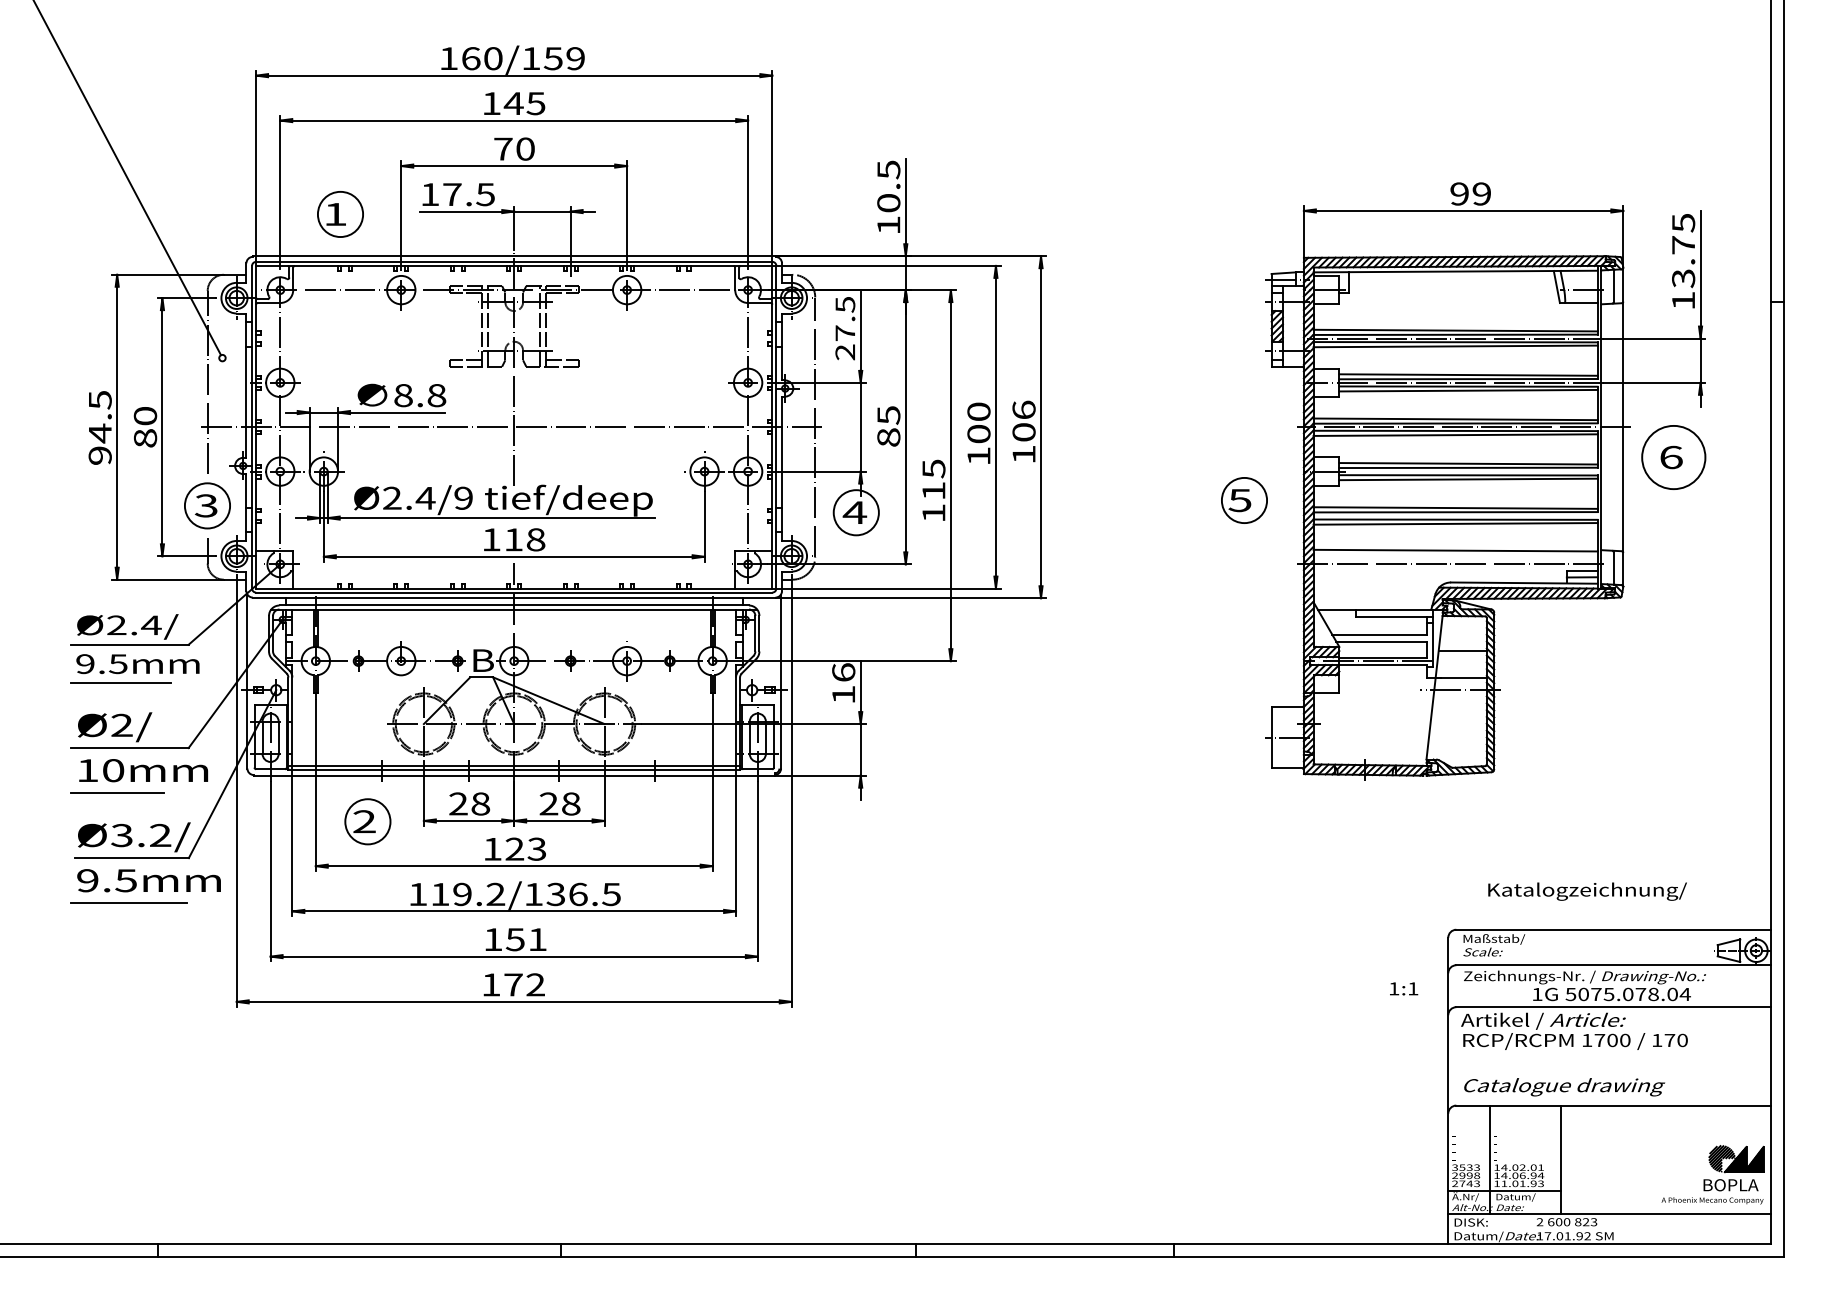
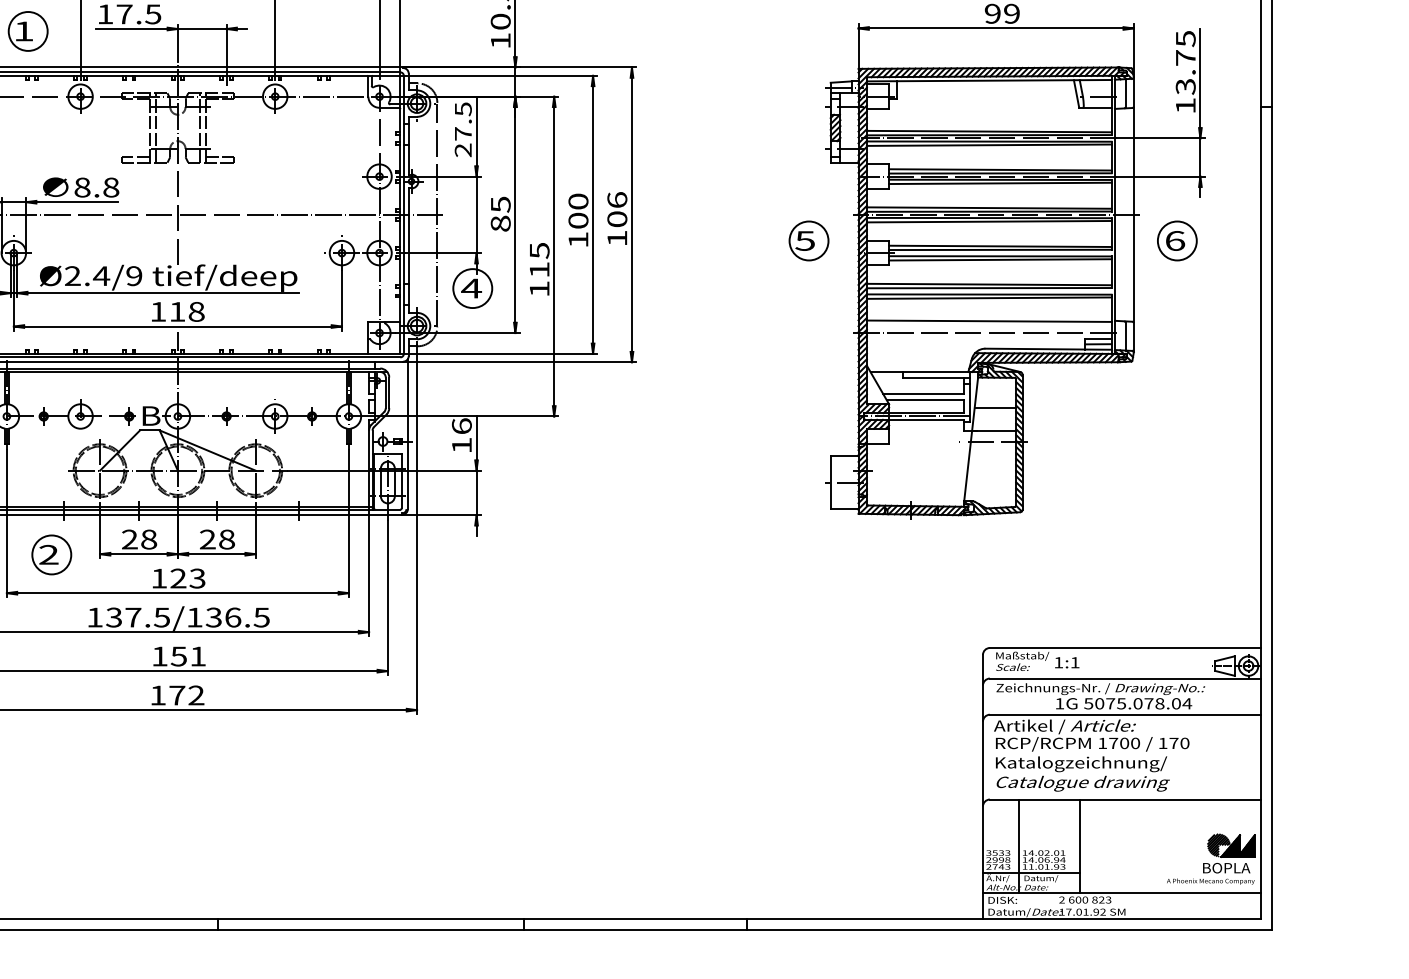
circle: (1673, 457) -> (1177, 240), size x0.71
part: (1244, 500) -> (809, 240), moved
text: (1587, 891) -> (1081, 764), moved
text: (467, 894) -> (137, 617), 119.2/136.5 -> 137.5/136.5
text: (1404, 988) -> (1067, 662), moved

